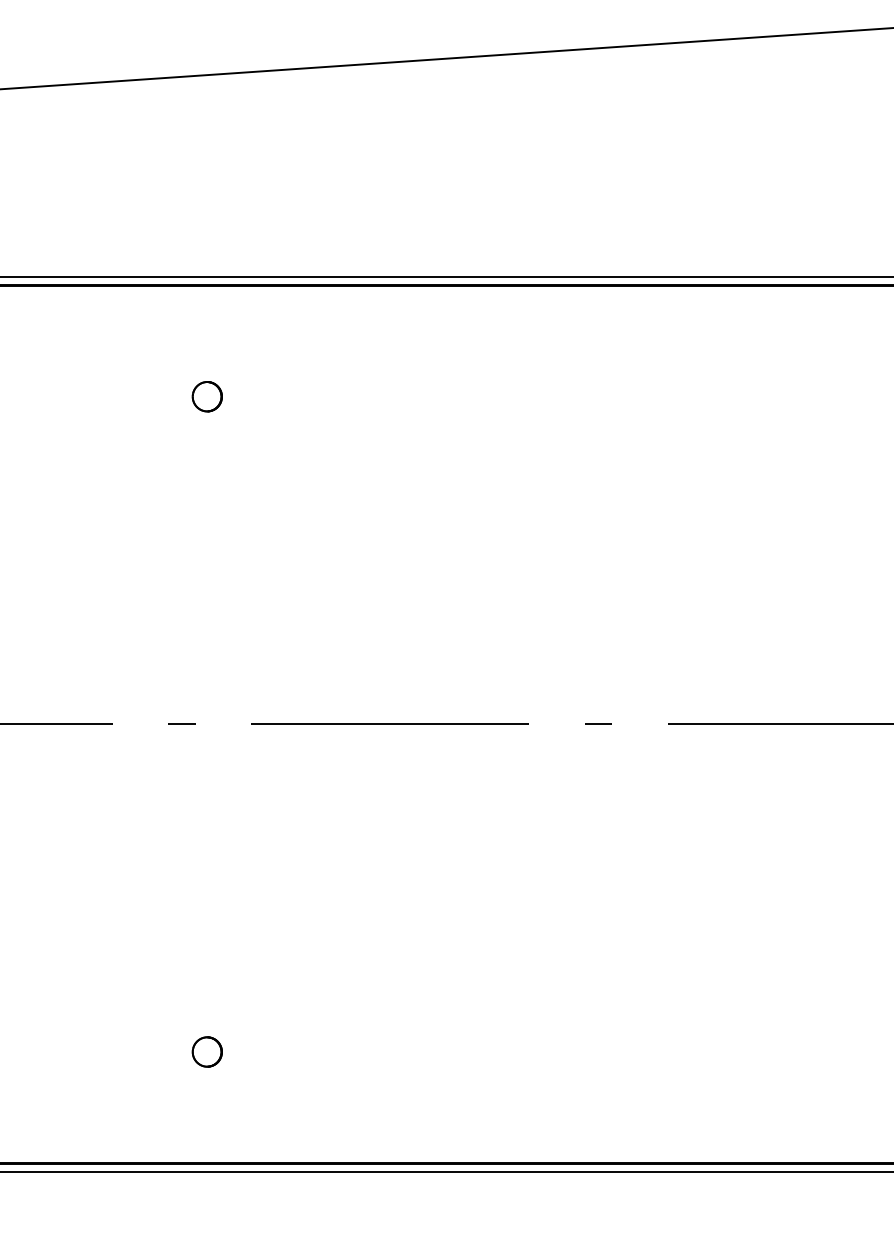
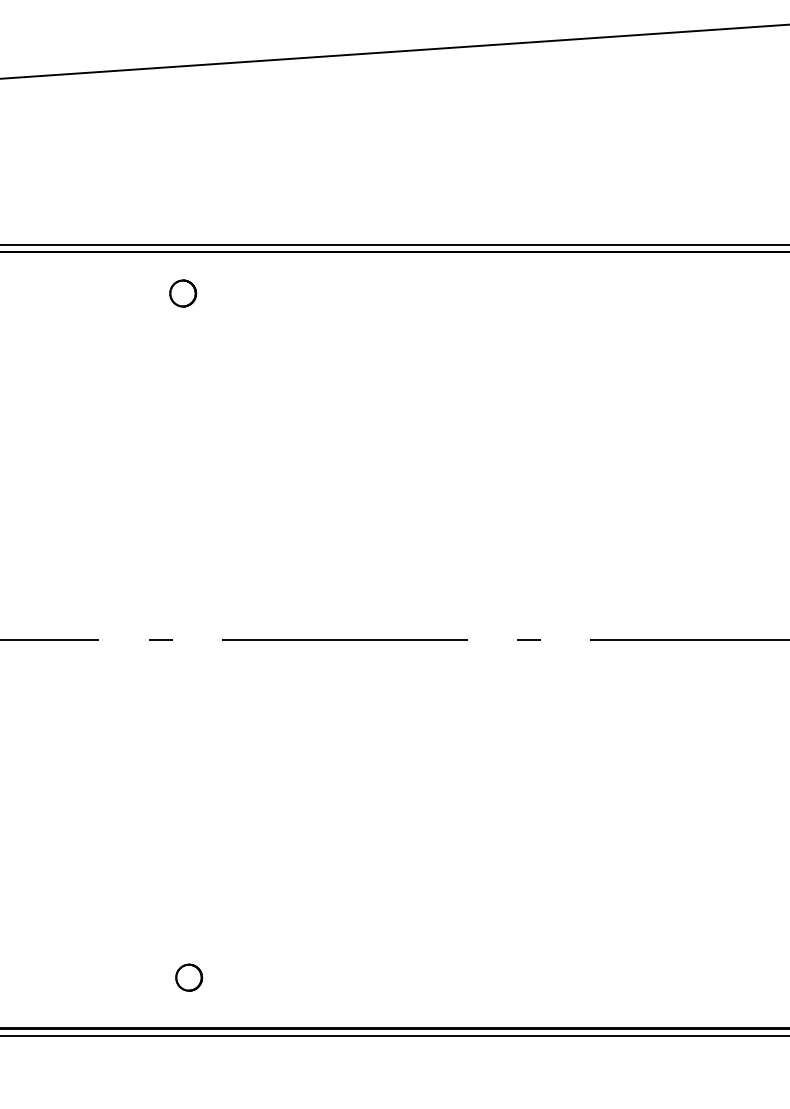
part: (207, 396) -> (183, 293), moved
part: (207, 1051) -> (189, 977), moved

